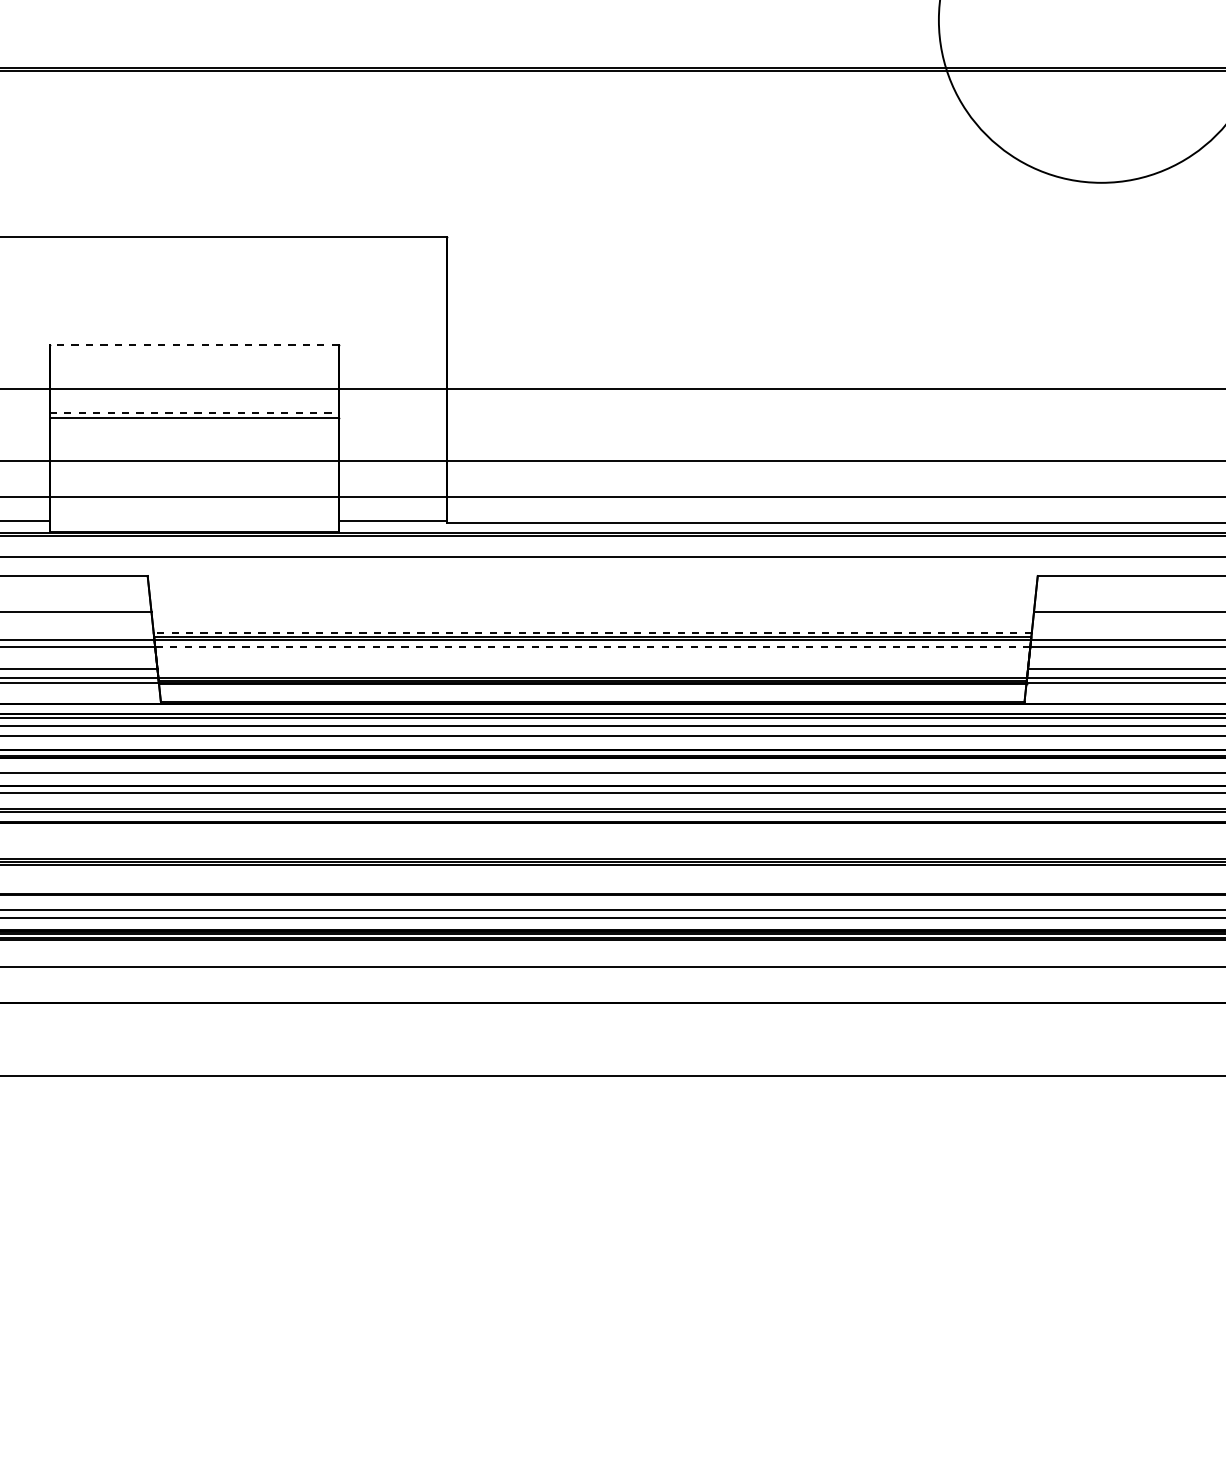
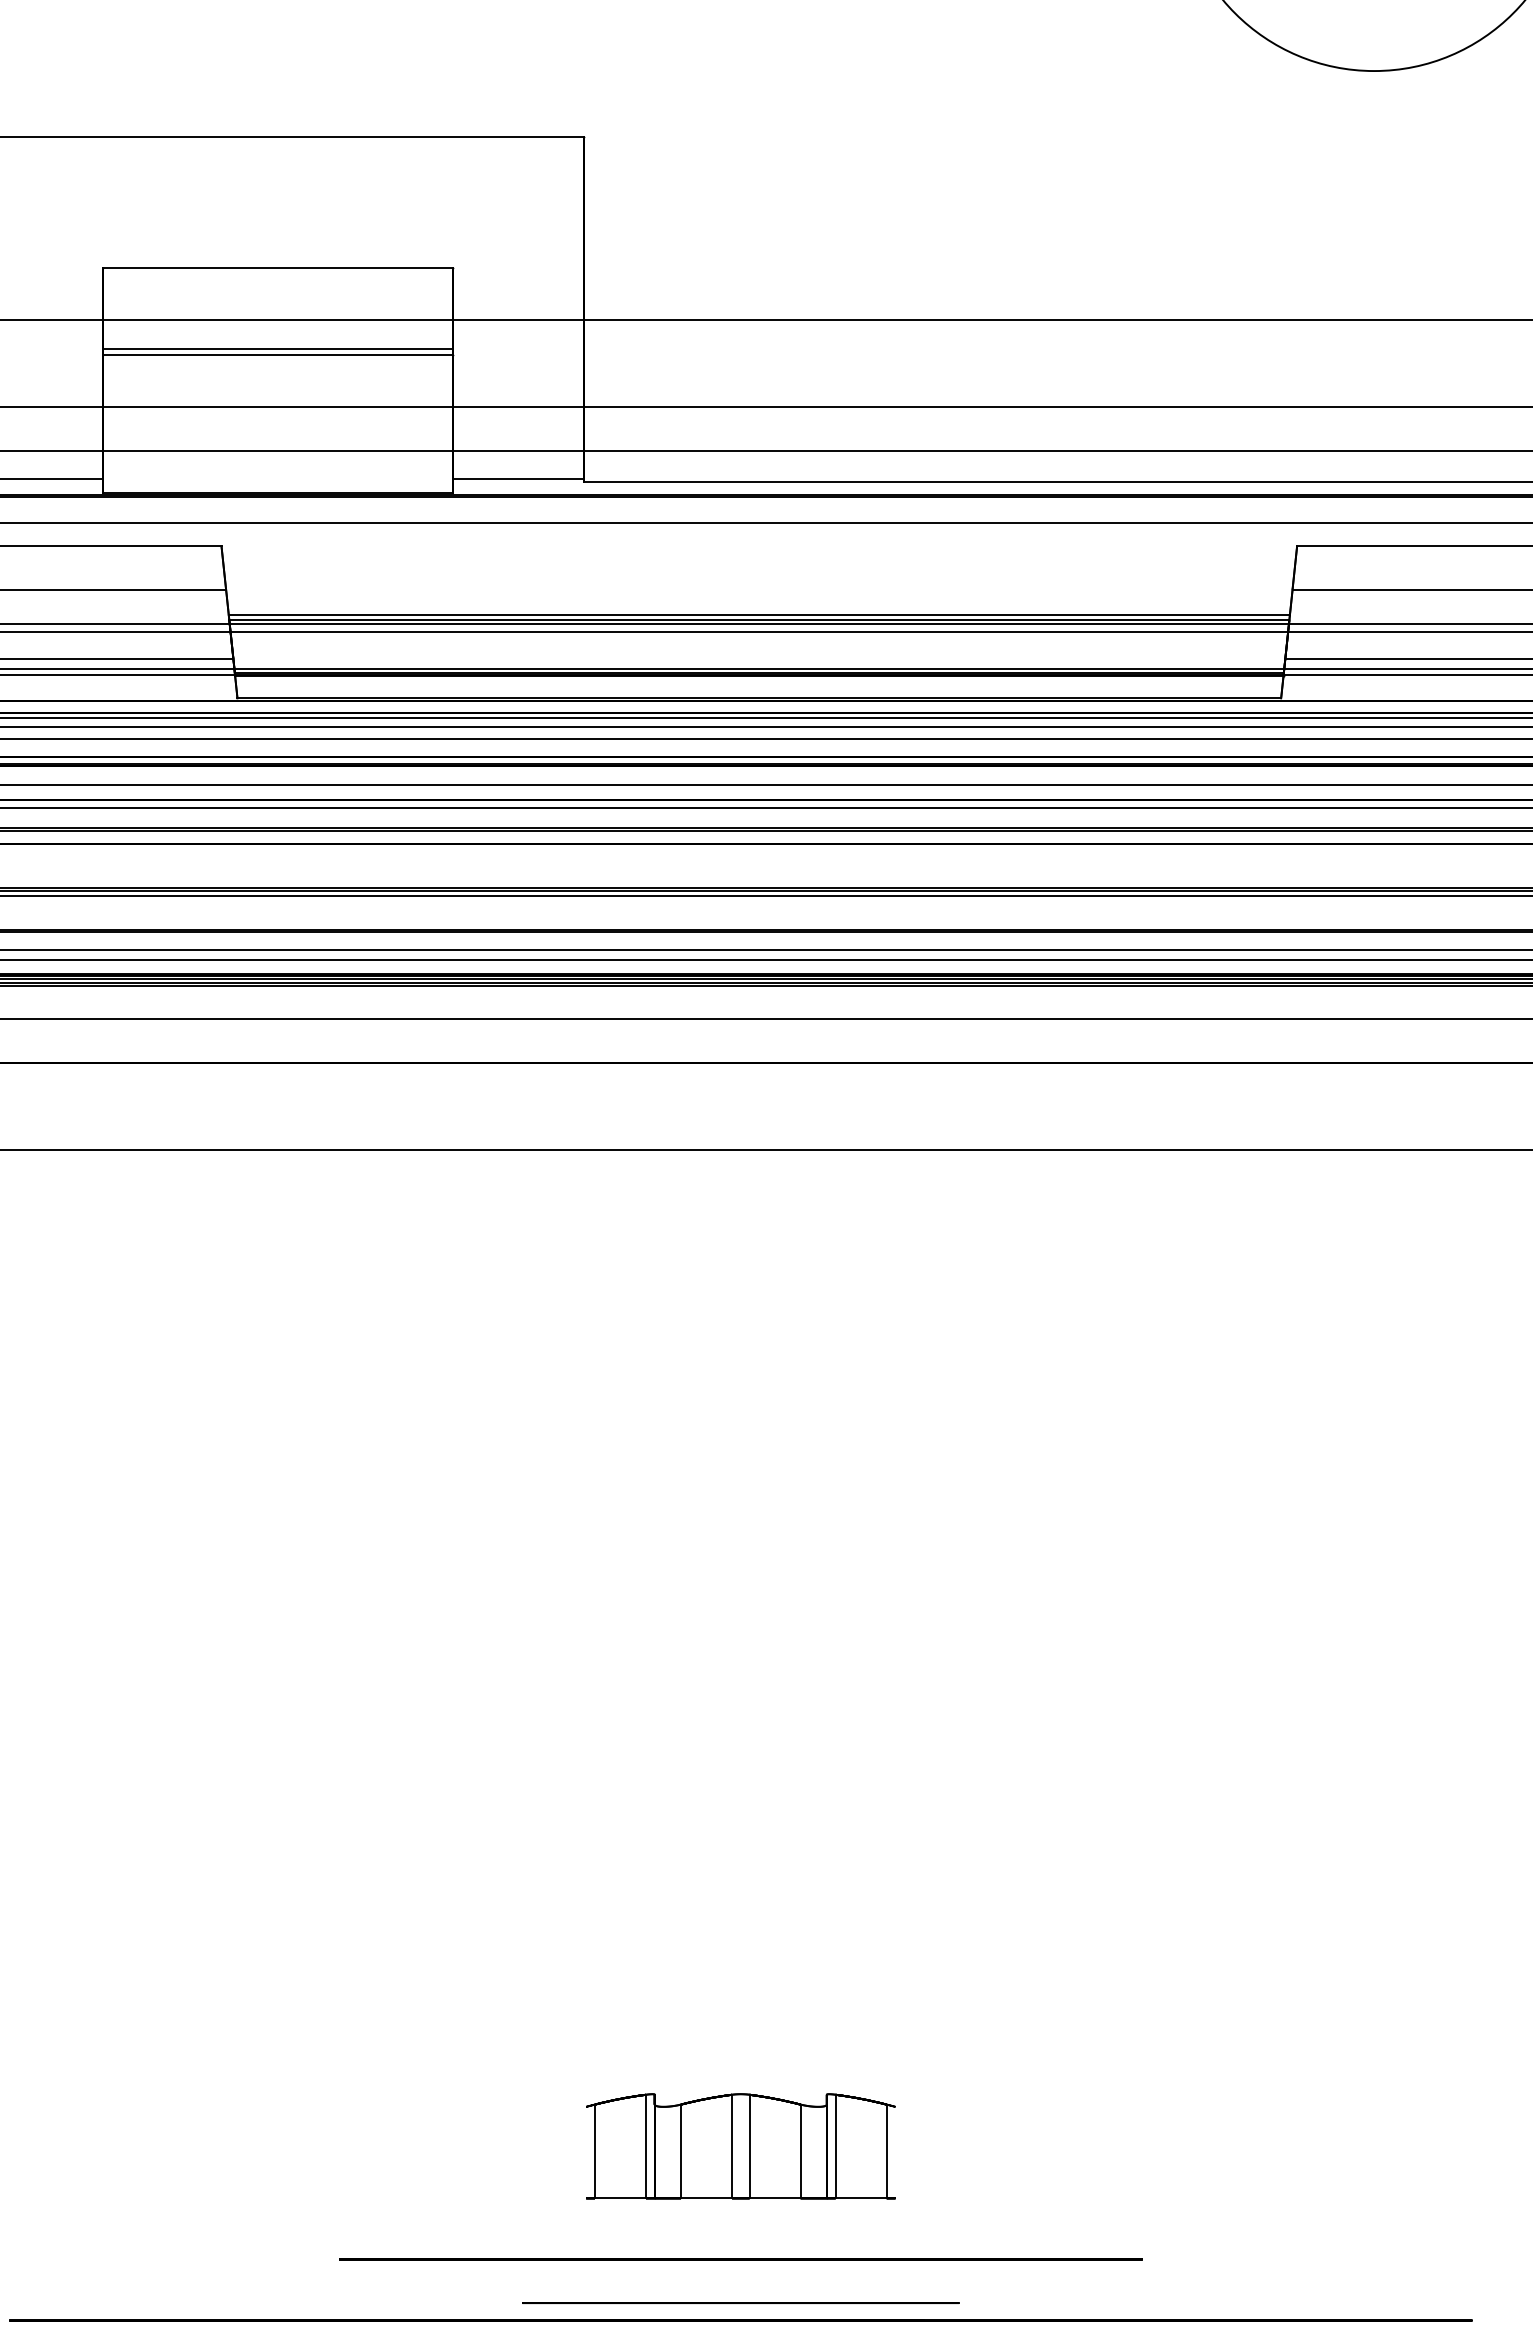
line: (194, 345) -> (277, 267), dashed -> solid
line: (194, 412) -> (277, 348), dashed -> solid
line: (592, 633) -> (759, 615), dashed -> solid
line: (592, 646) -> (759, 631), dashed -> solid

